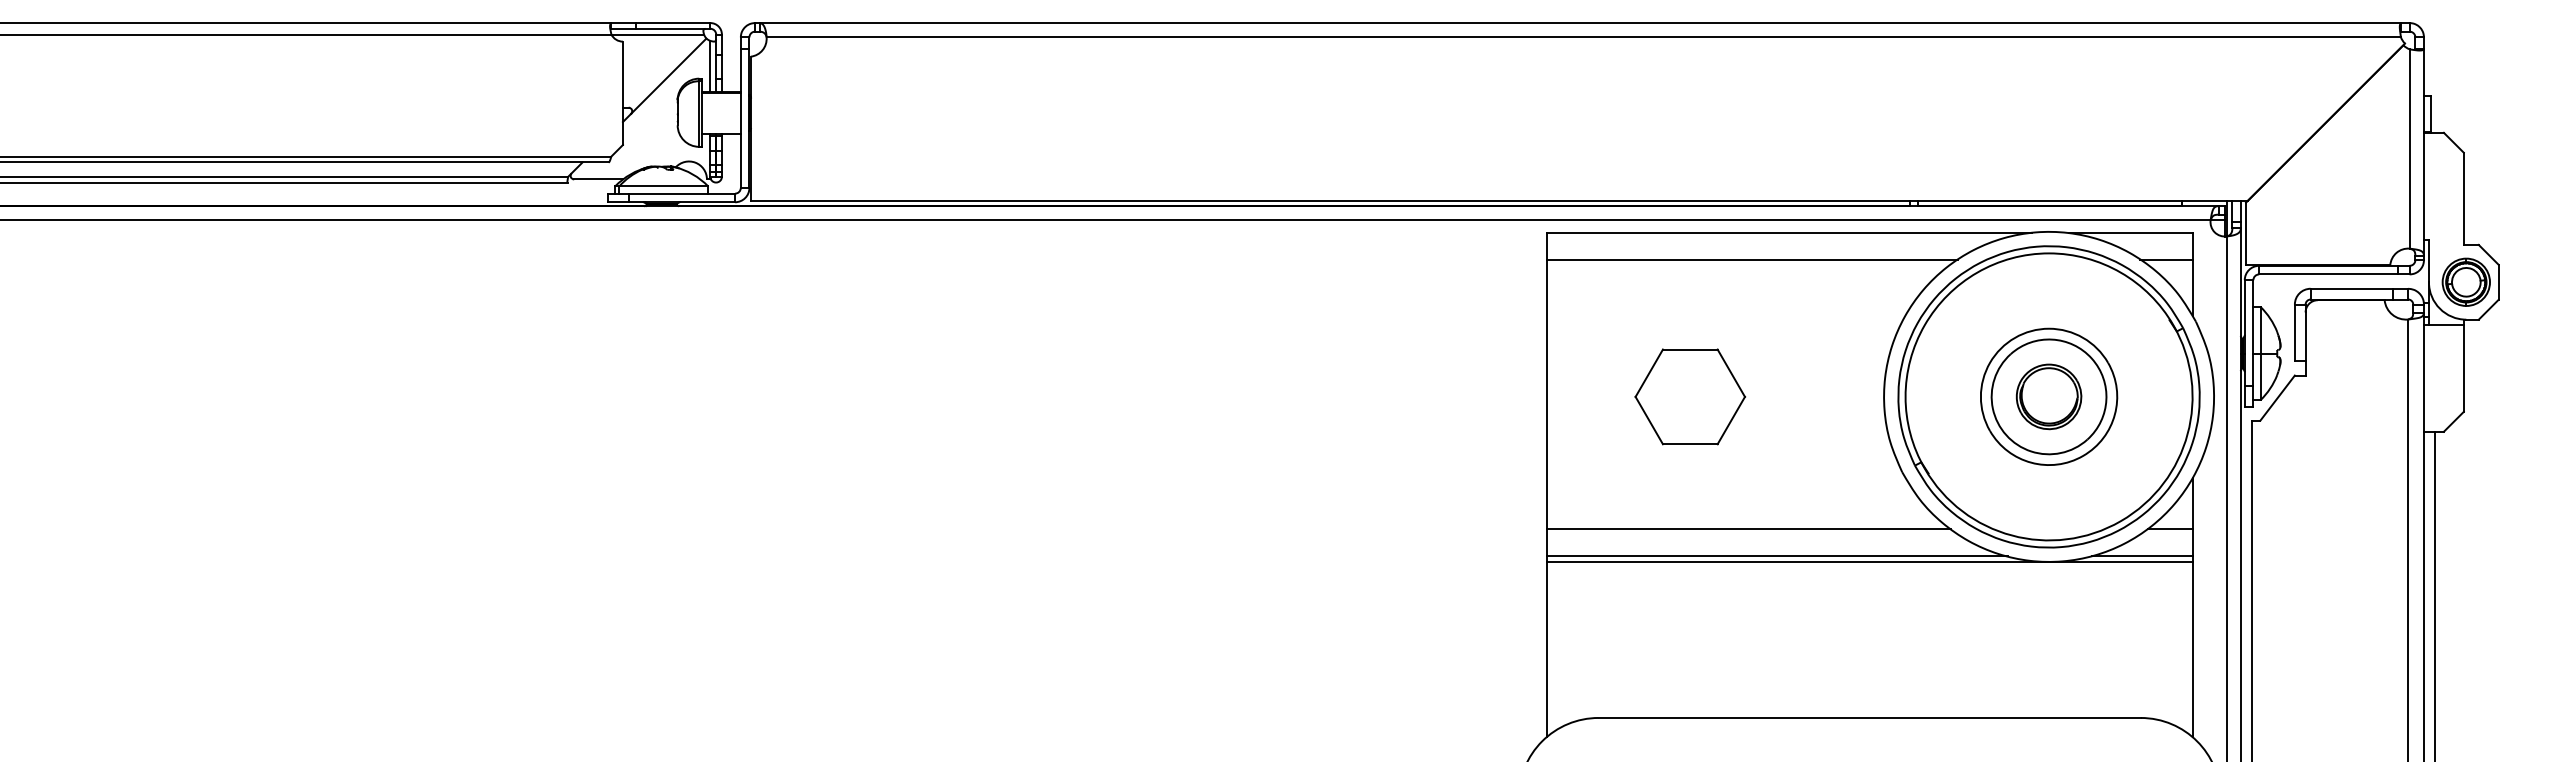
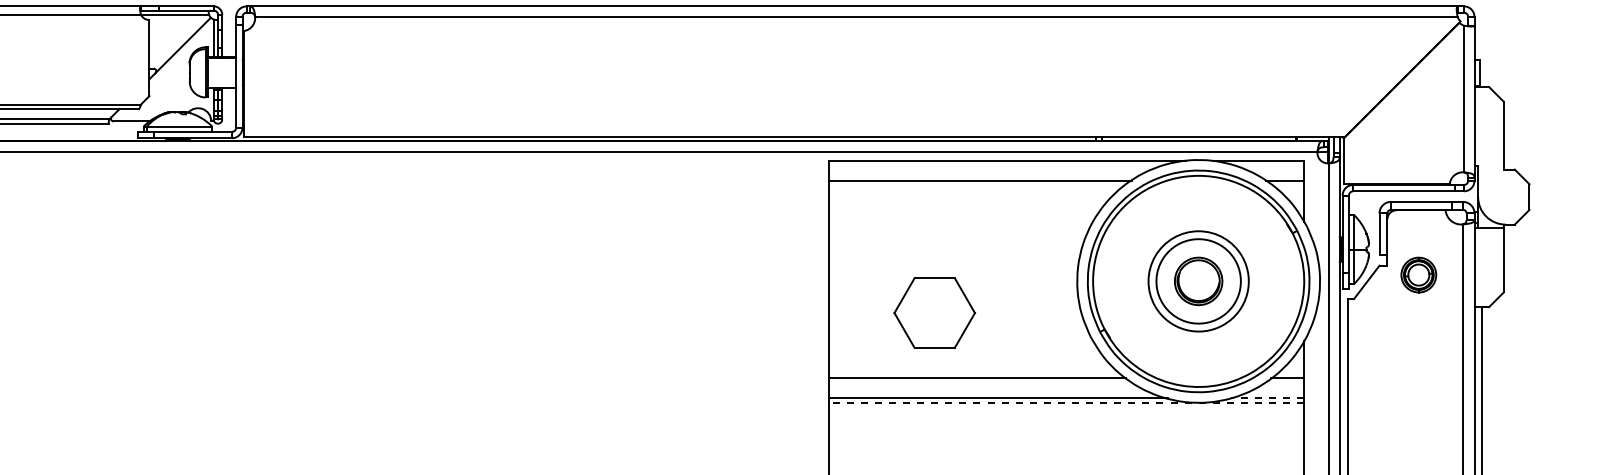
part: (2465, 281) -> (1418, 274), moved
part: (1690, 396) -> (934, 312), moved
line: (2141, 555) -> (1266, 398), solid -> dashed
line: (1869, 561) -> (1066, 402), solid -> dashed

